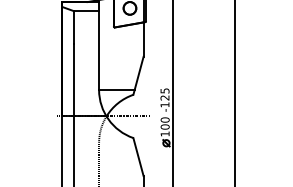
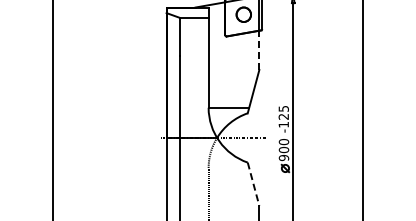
line: (143, 39) -> (259, 50), solid -> dashed
text: (164, 134) -> (283, 158), 100 -> 900
line: (138, 157) -> (253, 184), solid -> dashed

